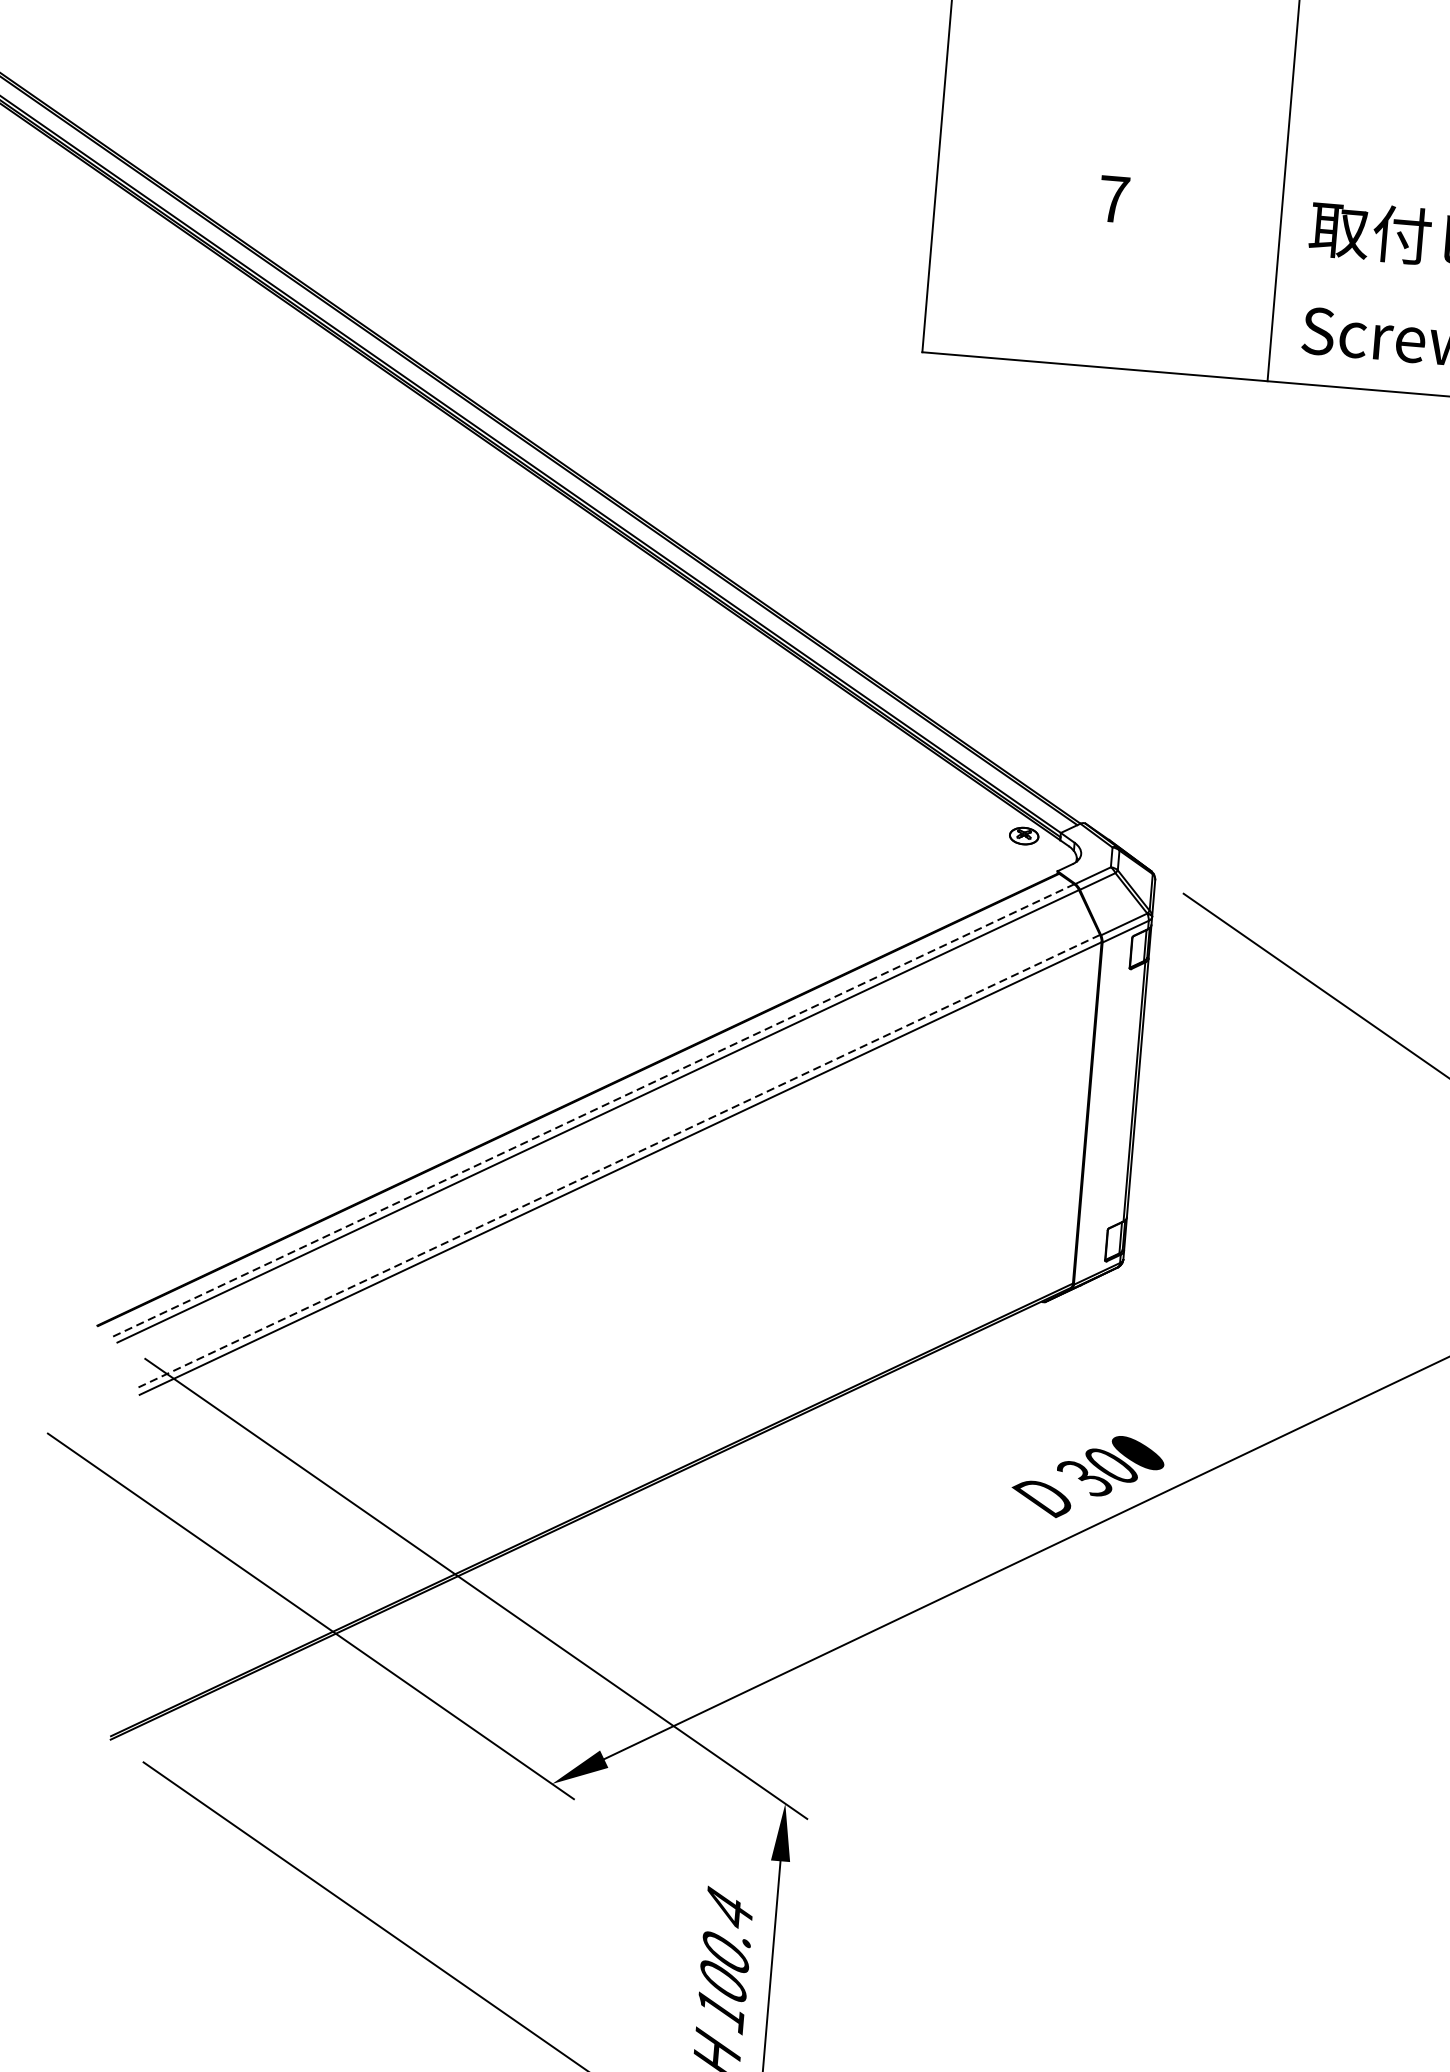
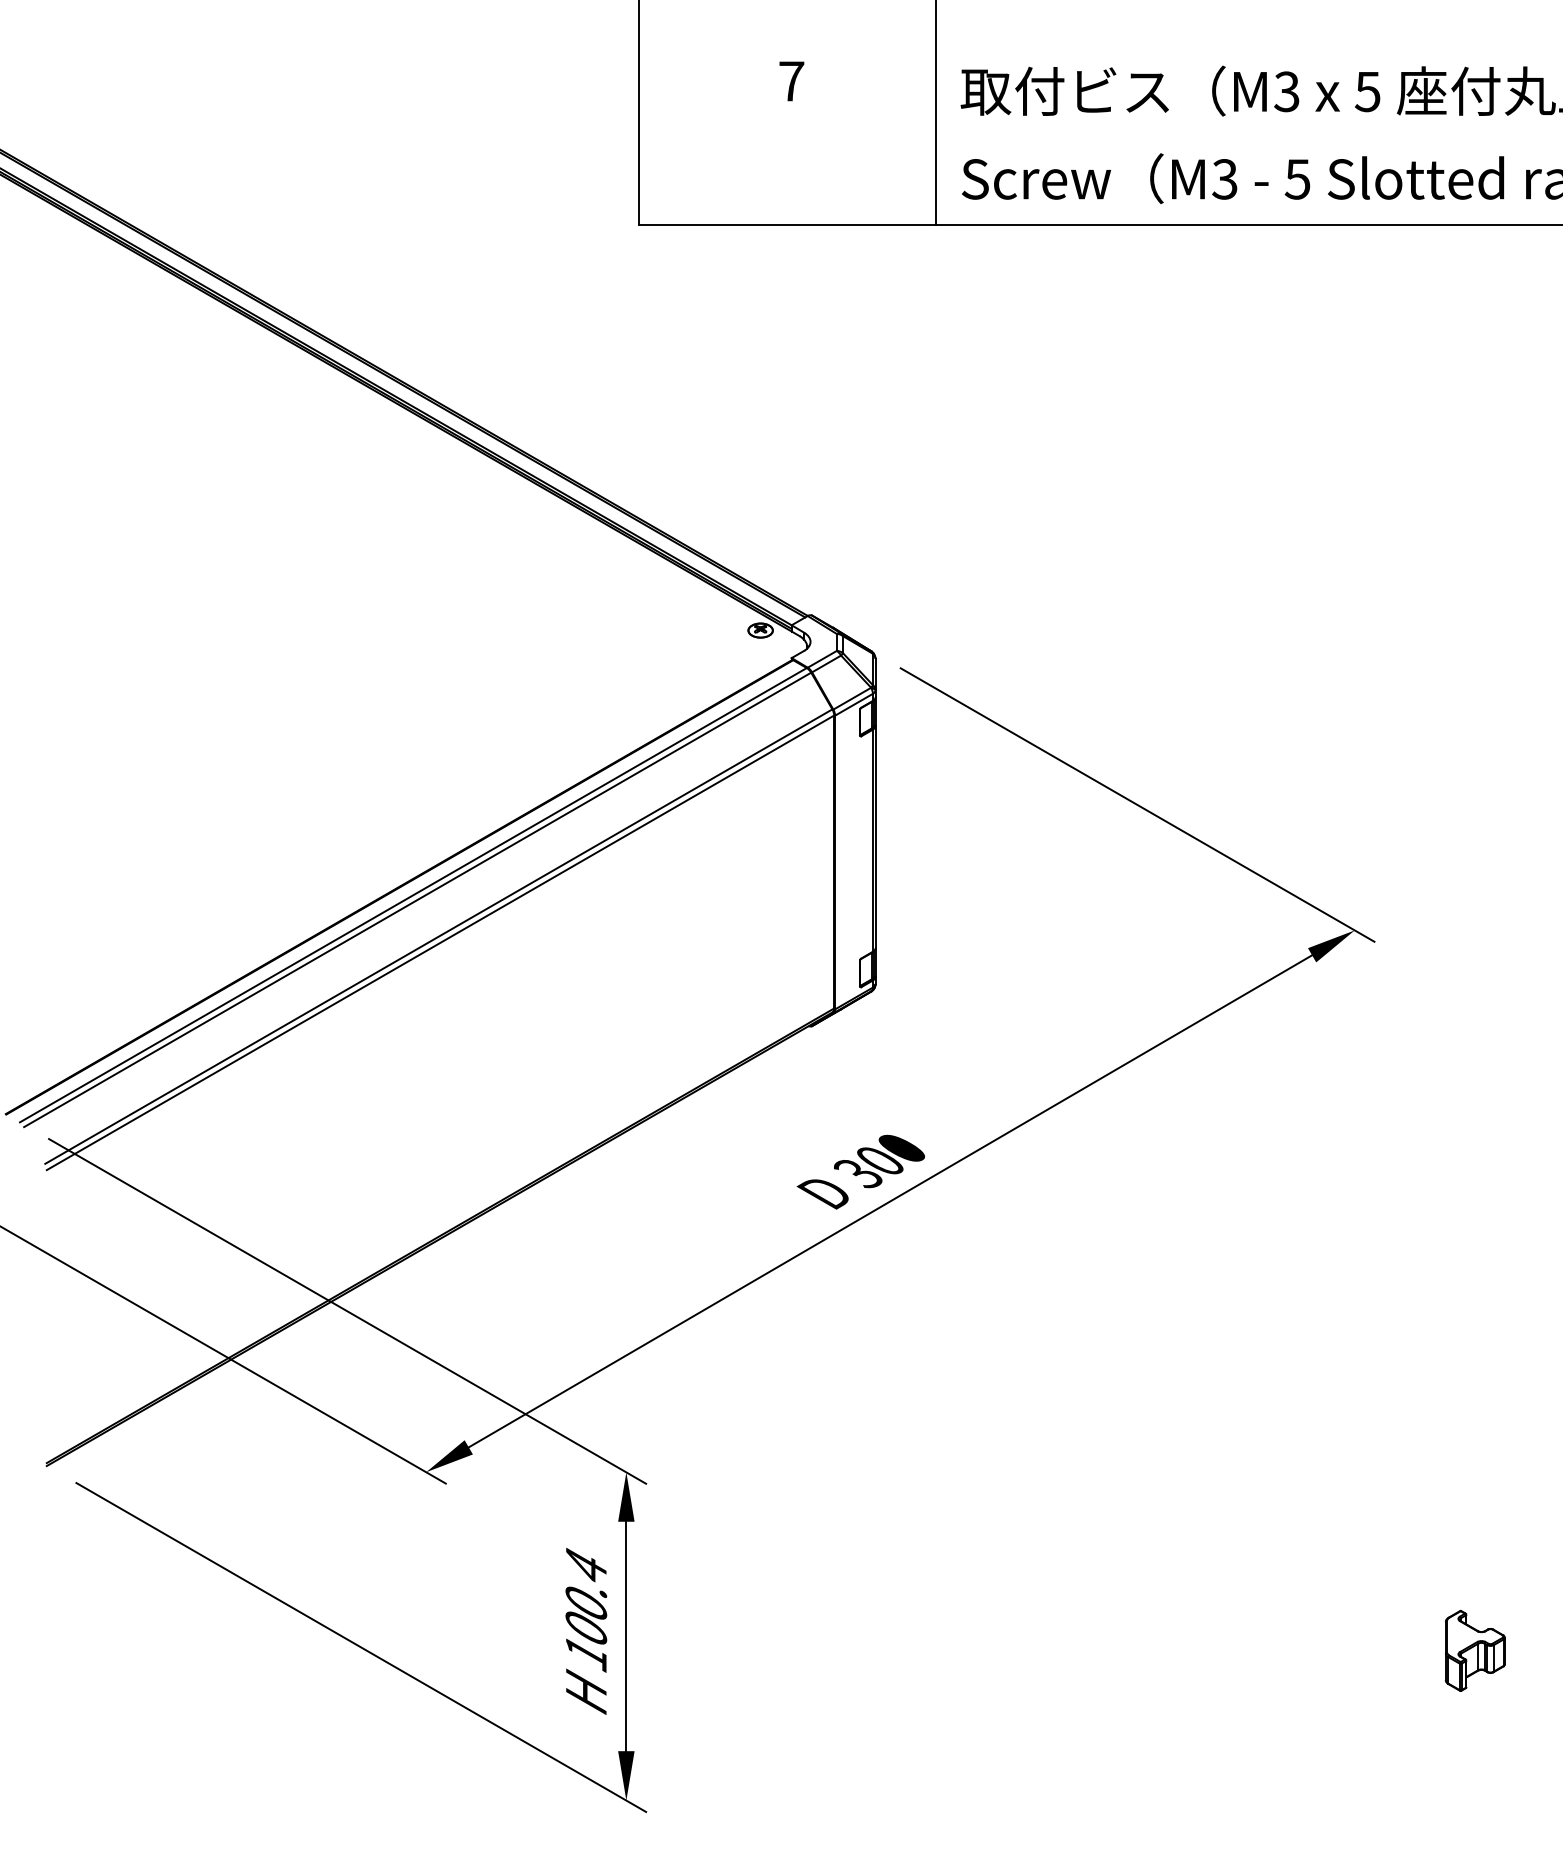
line: (593, 1109) -> (413, 894), dashed -> solid
line: (618, 1161) -> (438, 936), dashed -> solid

